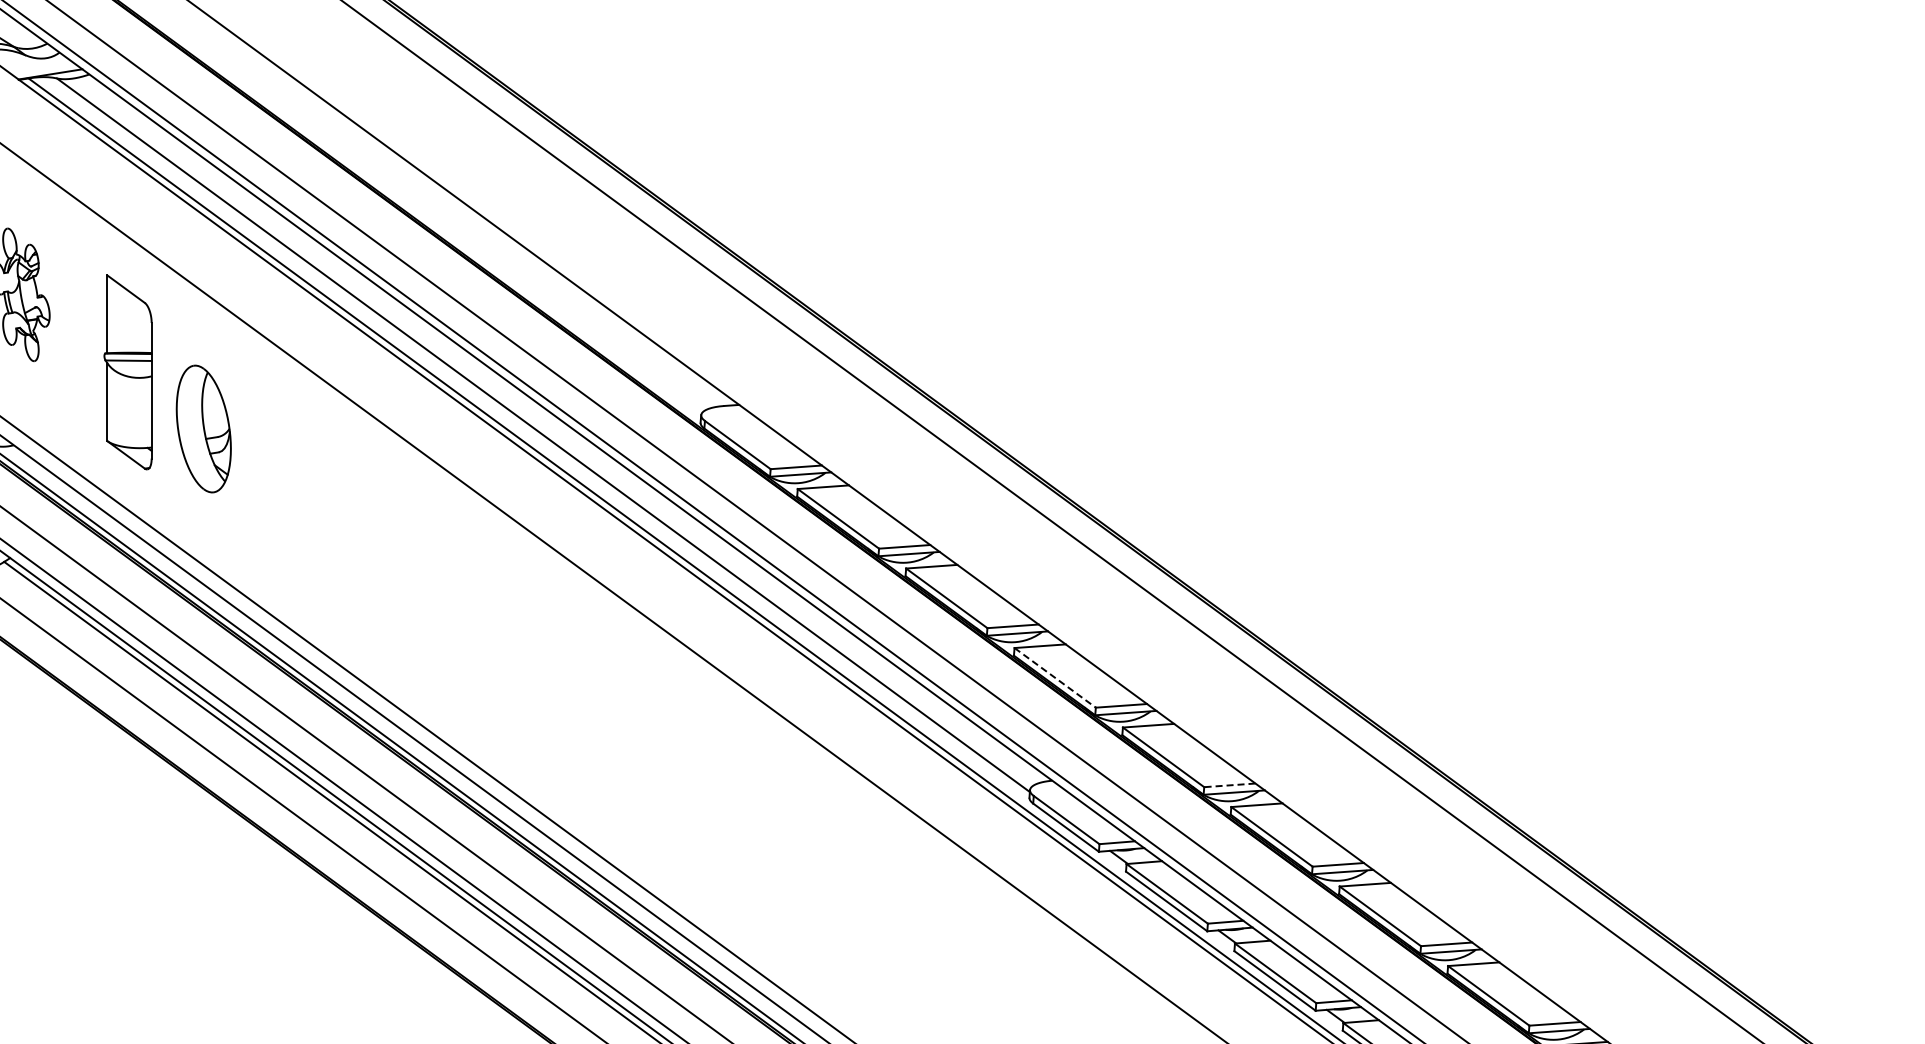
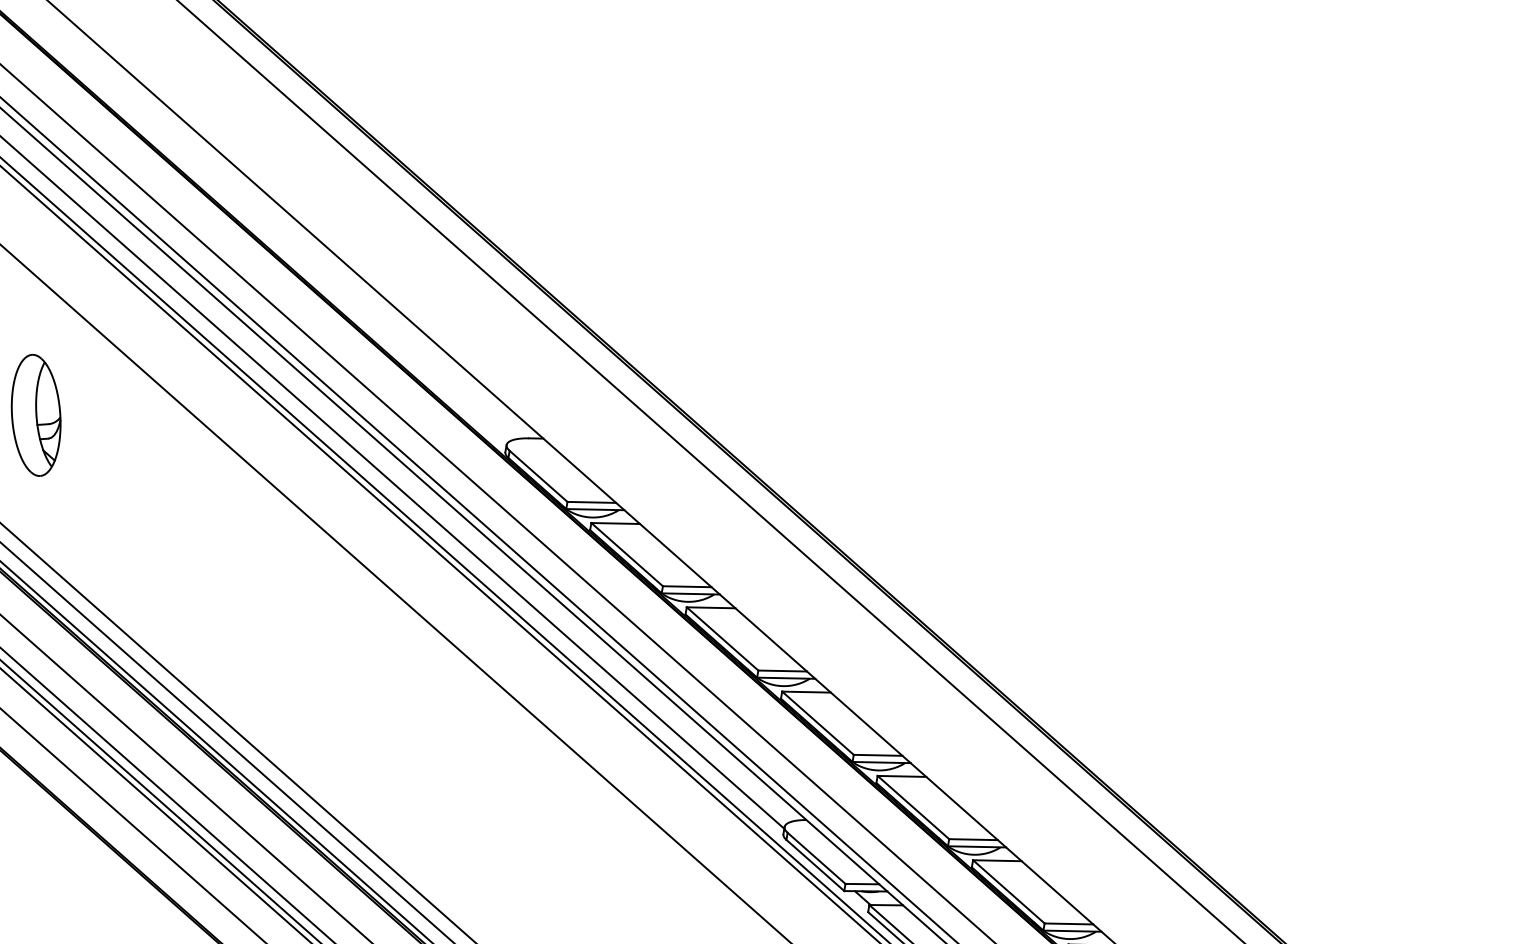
line: (1055, 678) -> (818, 723), dashed -> solid
line: (1229, 785) -> (973, 839), dashed -> solid

